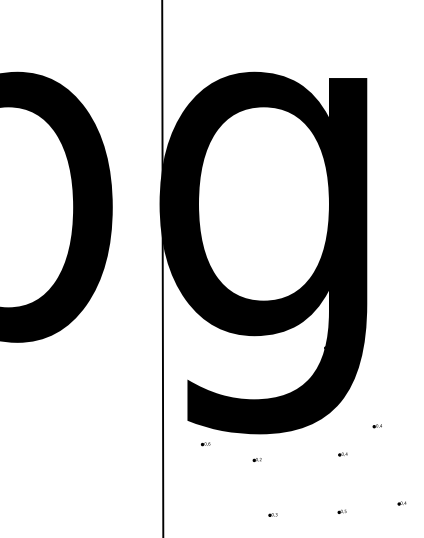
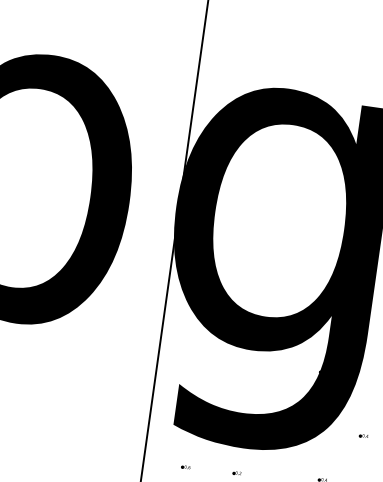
part: (376, 426) -> (362, 436), moved
part: (205, 444) -> (185, 467), moved

